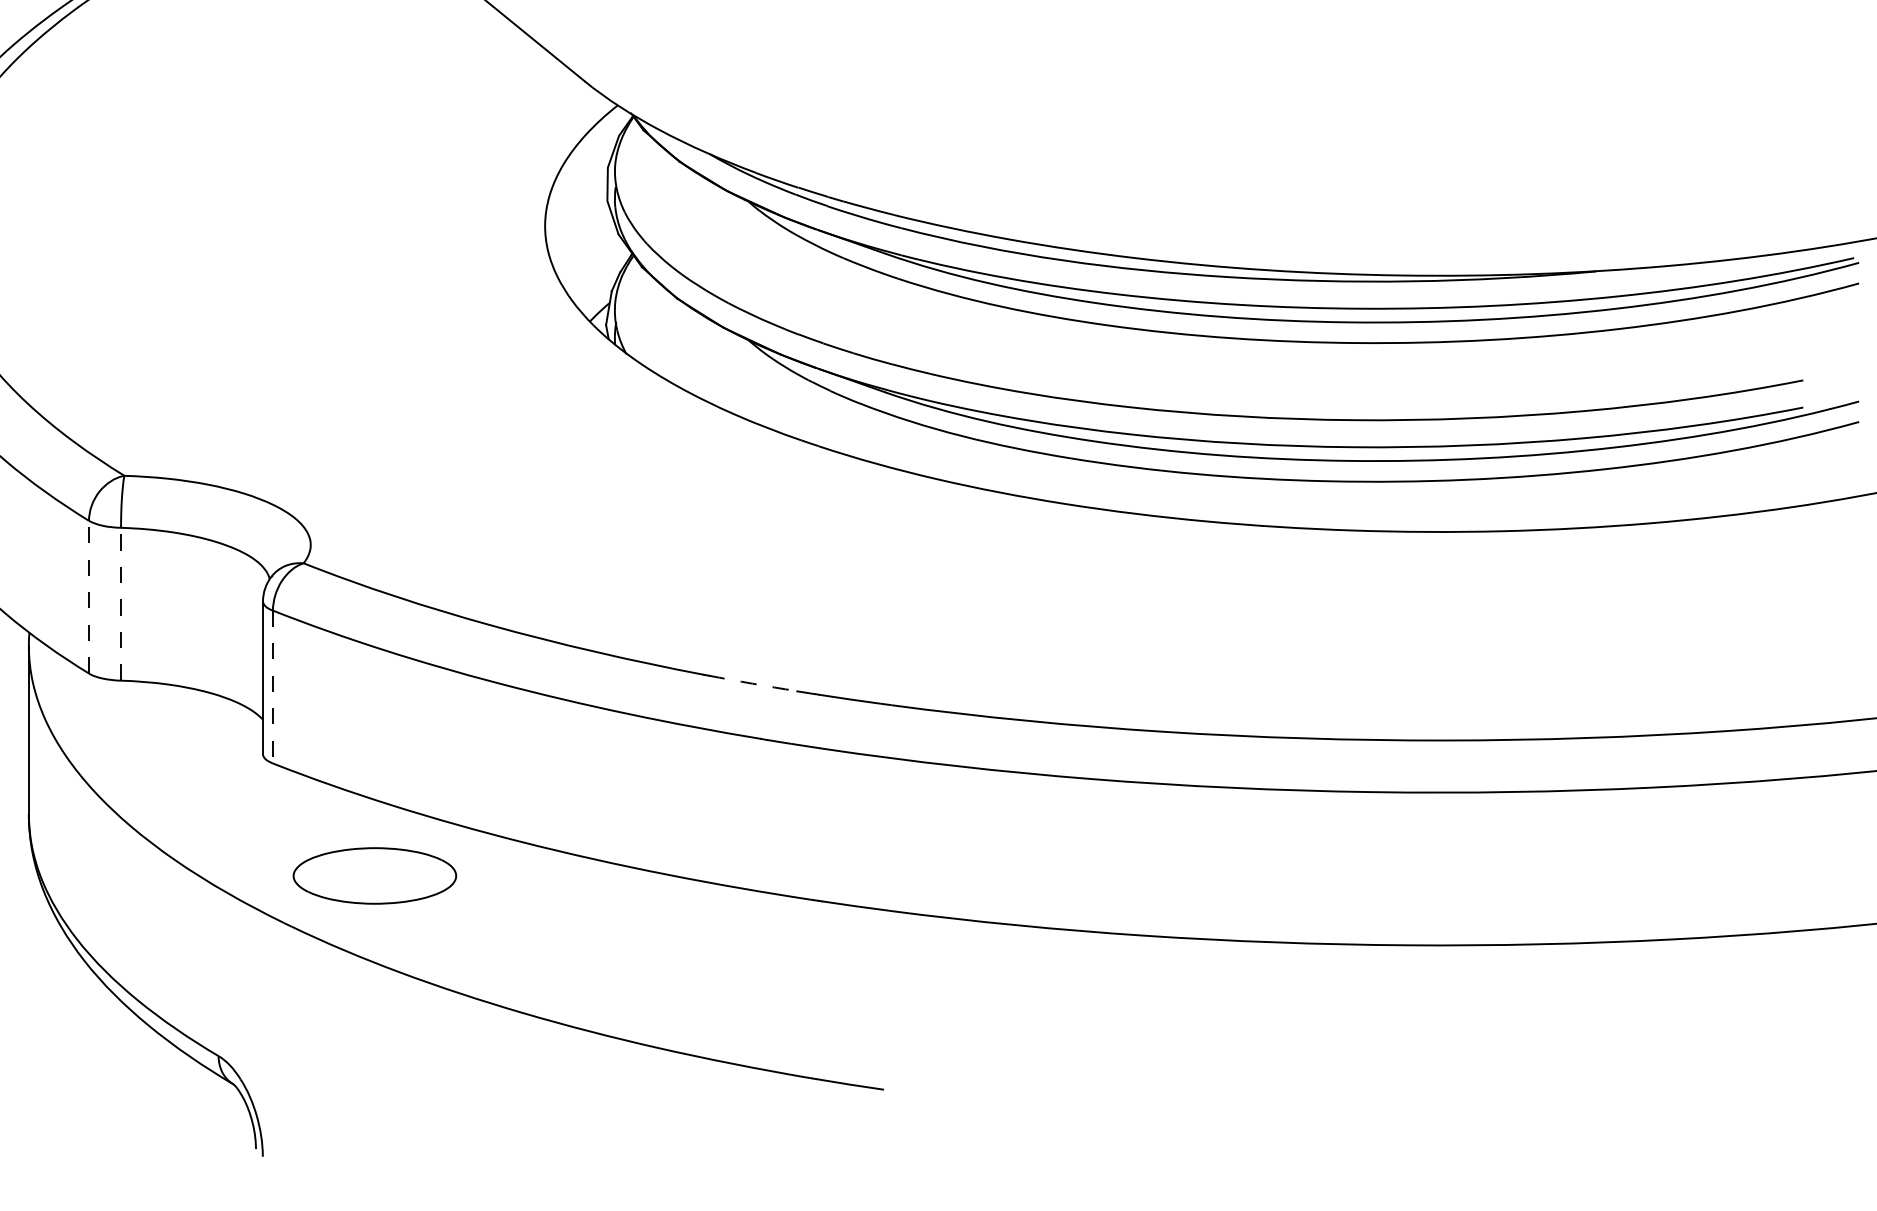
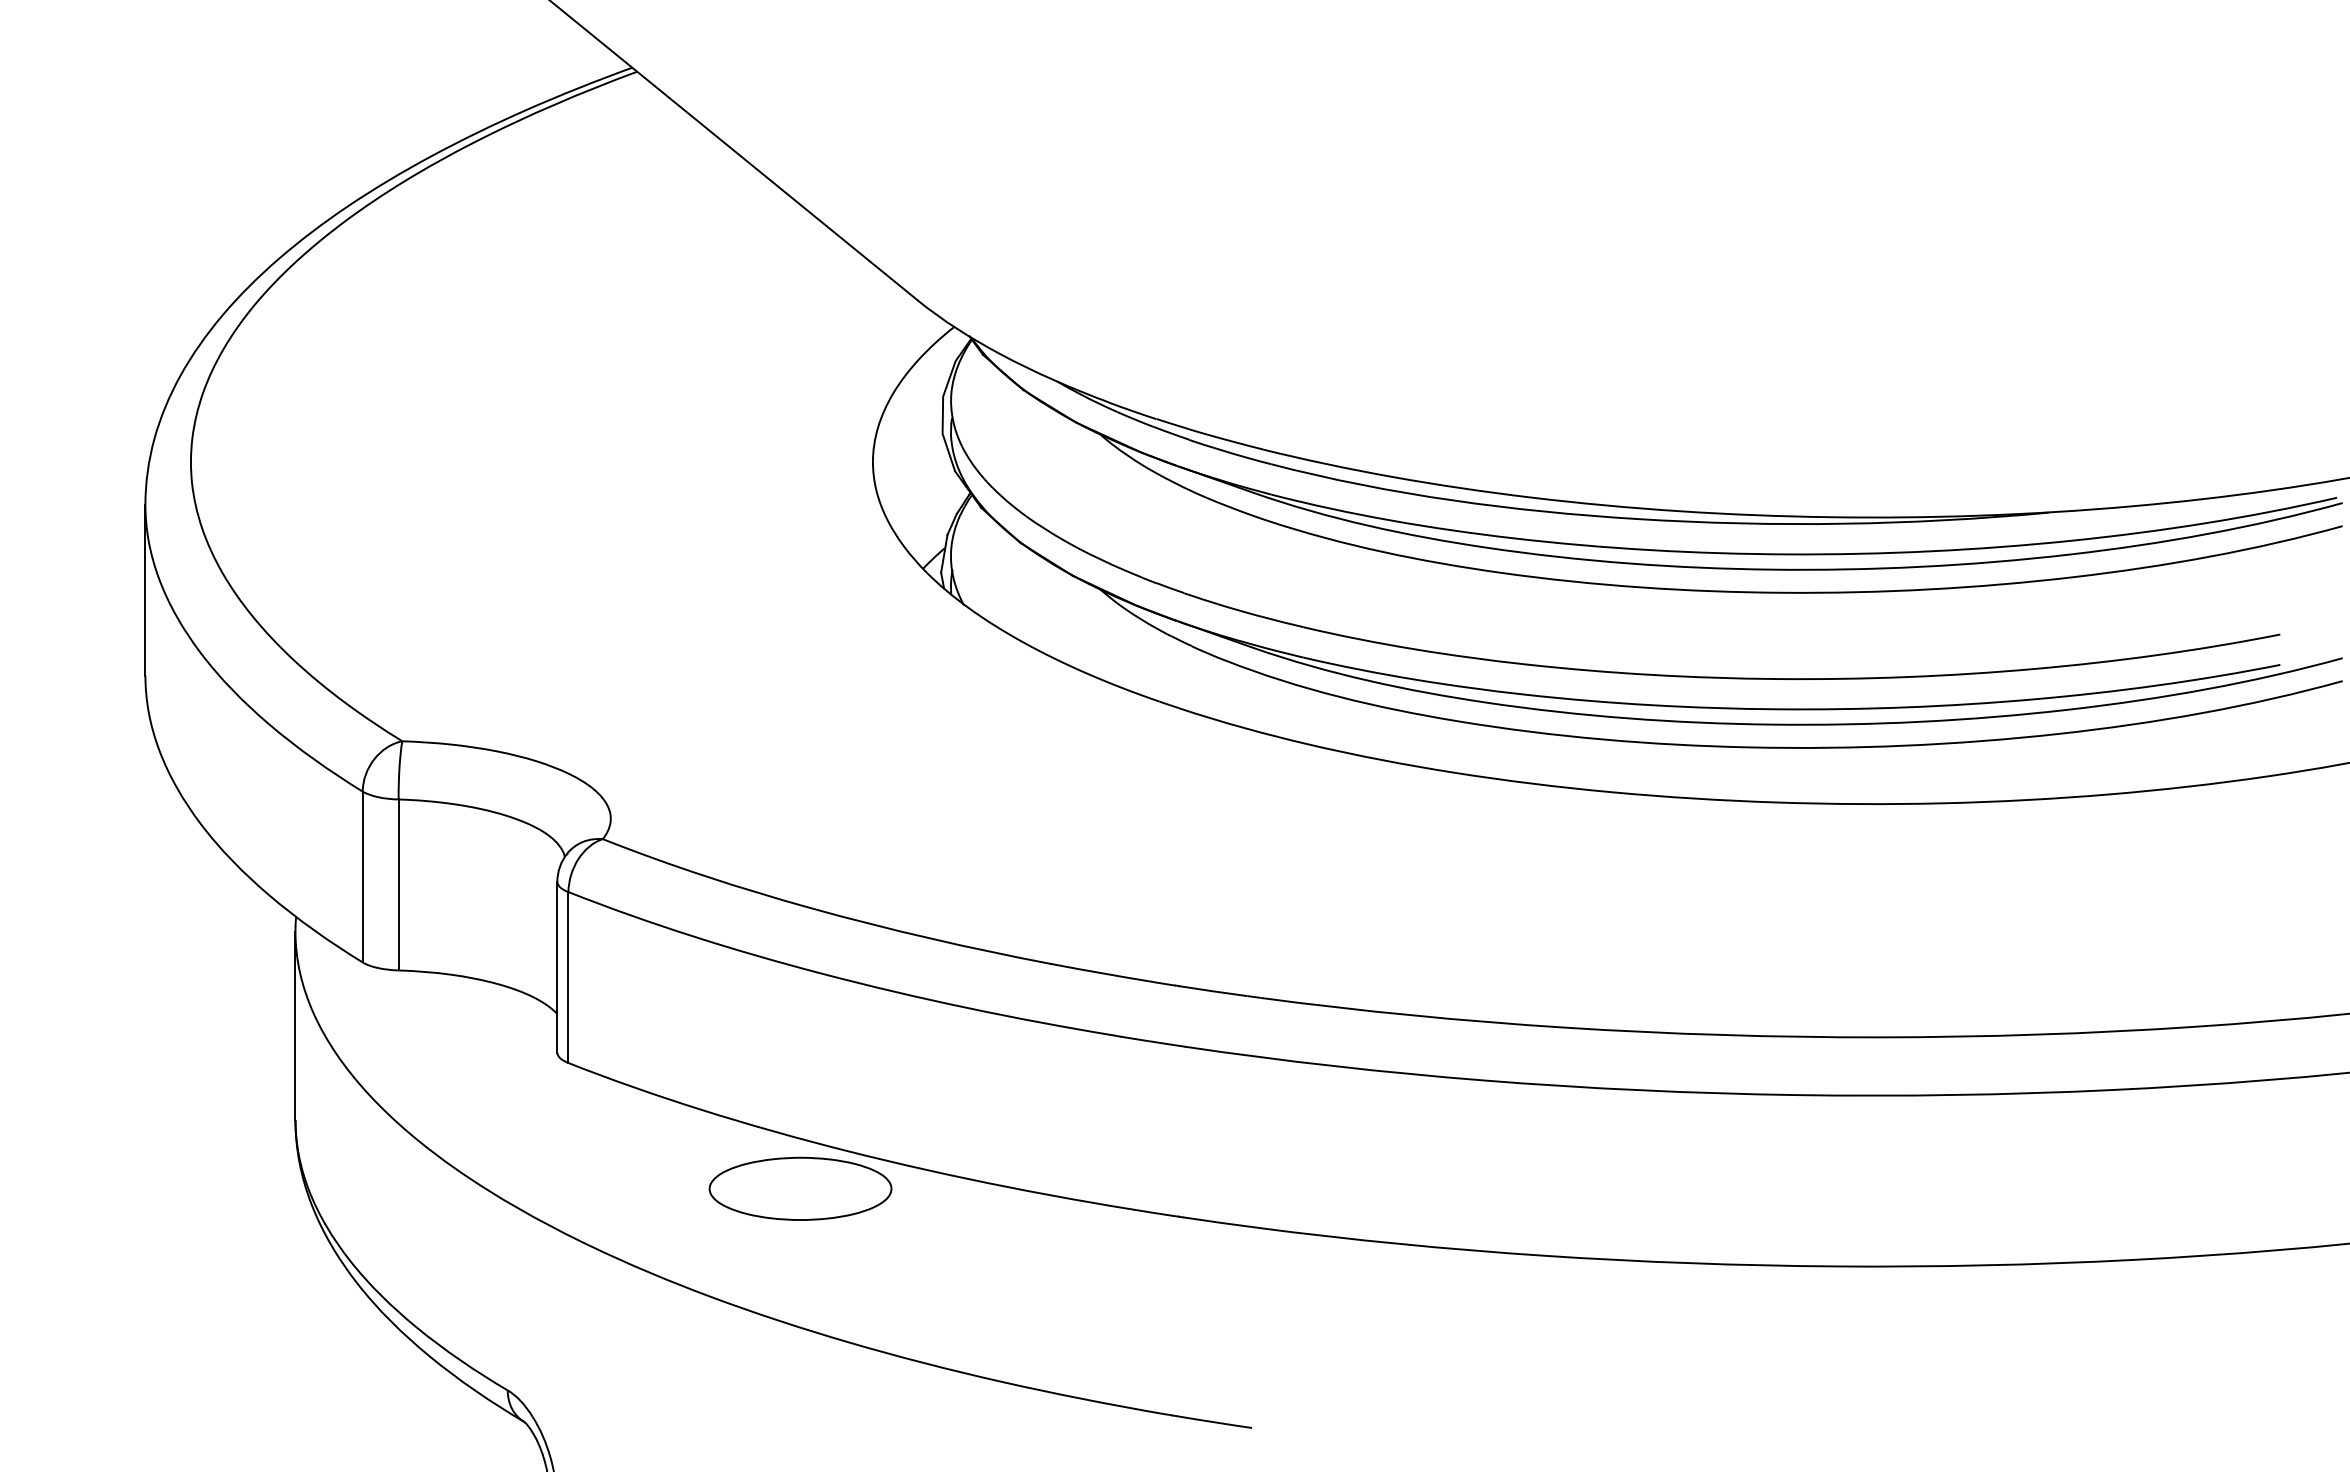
line: (88, 596) -> (362, 876), dashed -> solid
line: (120, 603) -> (398, 884), dashed -> solid
arc: (752, 683) -> (1104, 973), dashed -> solid
line: (272, 687) -> (568, 978), dashed -> solid
part: (374, 875) -> (800, 1188), moved

